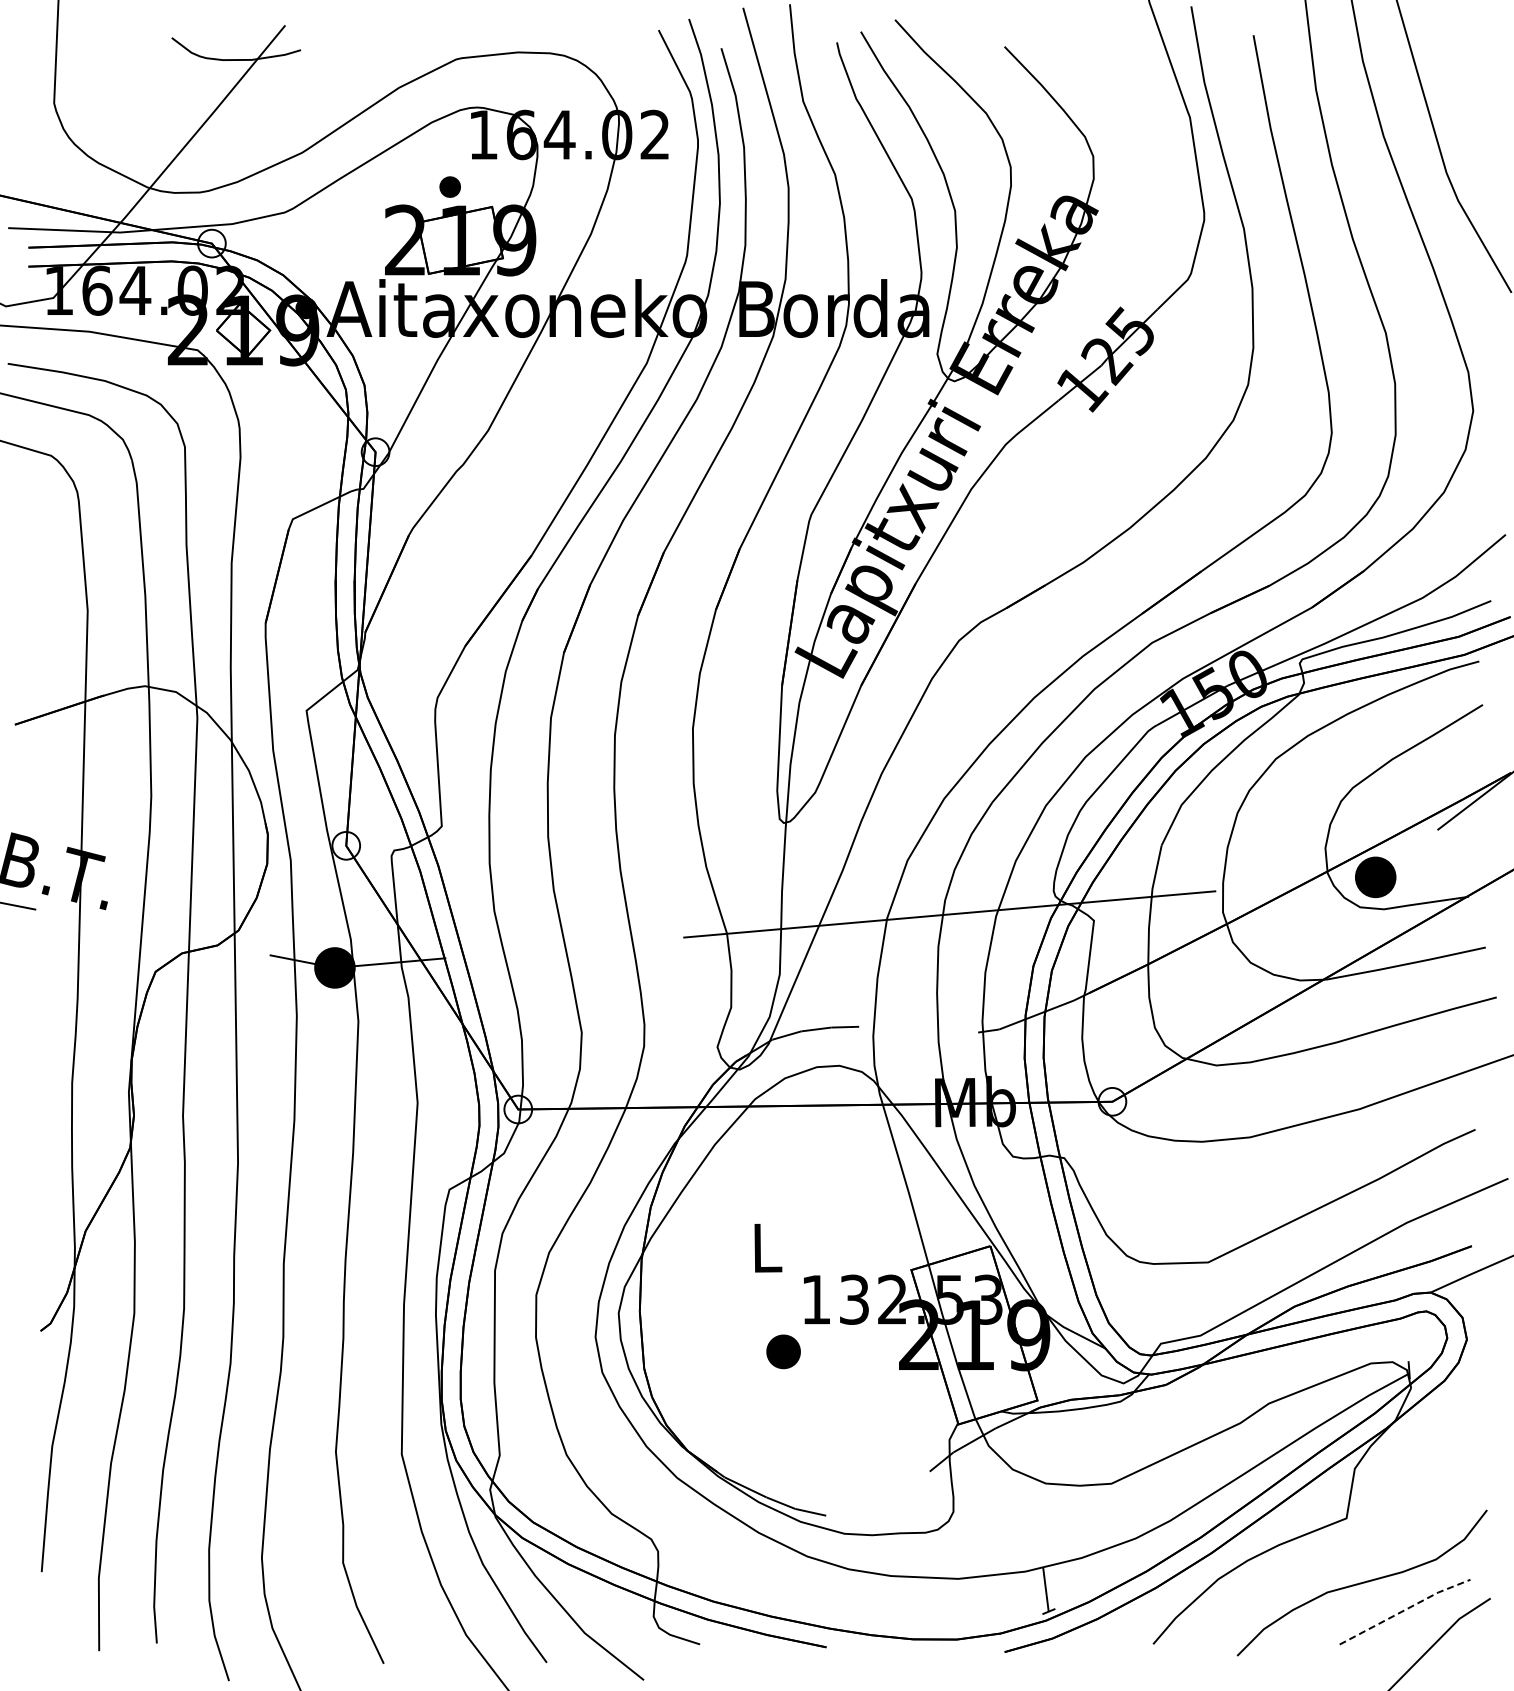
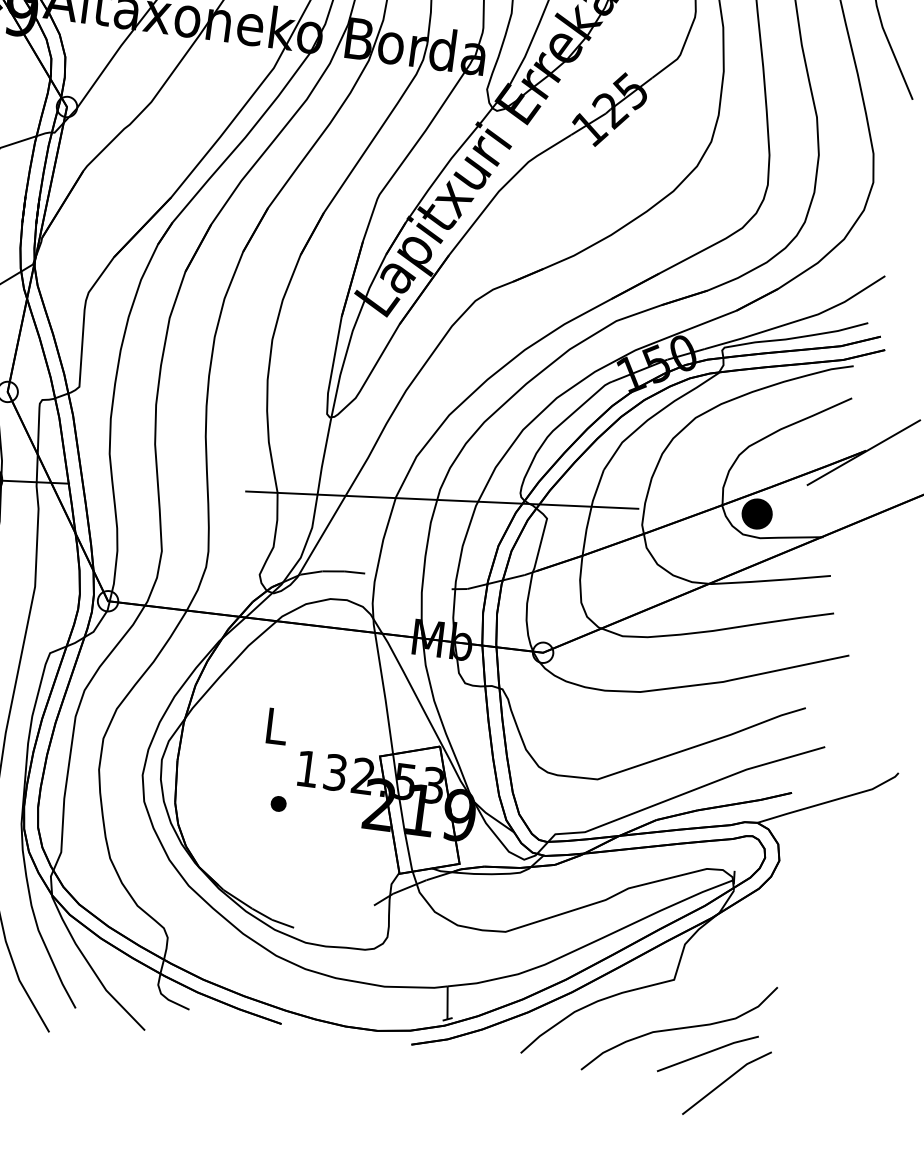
part: (783, 1351) -> (278, 803), size x0.62
line: (1404, 1610) -> (707, 1052), dashed -> solid

